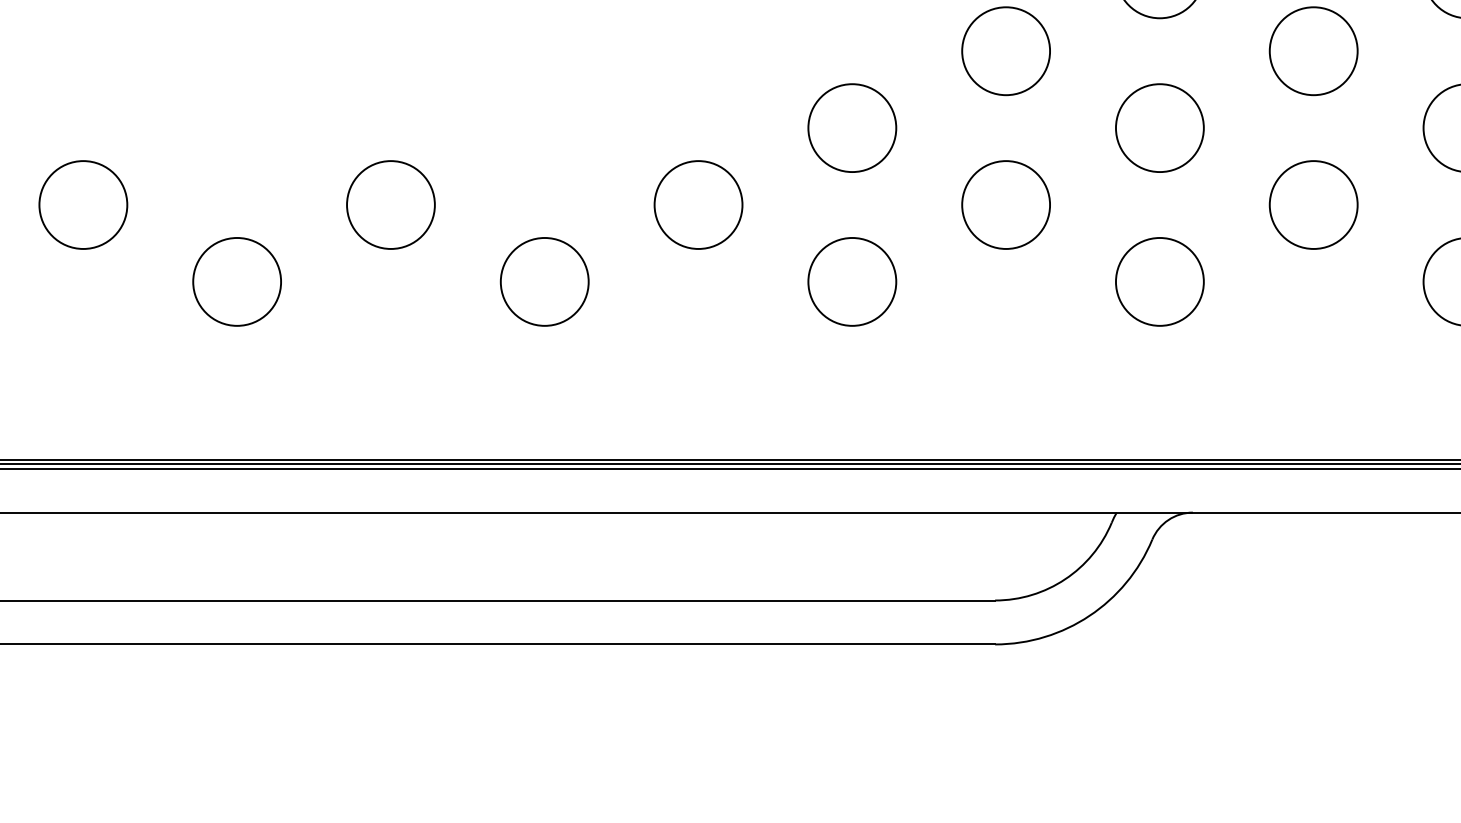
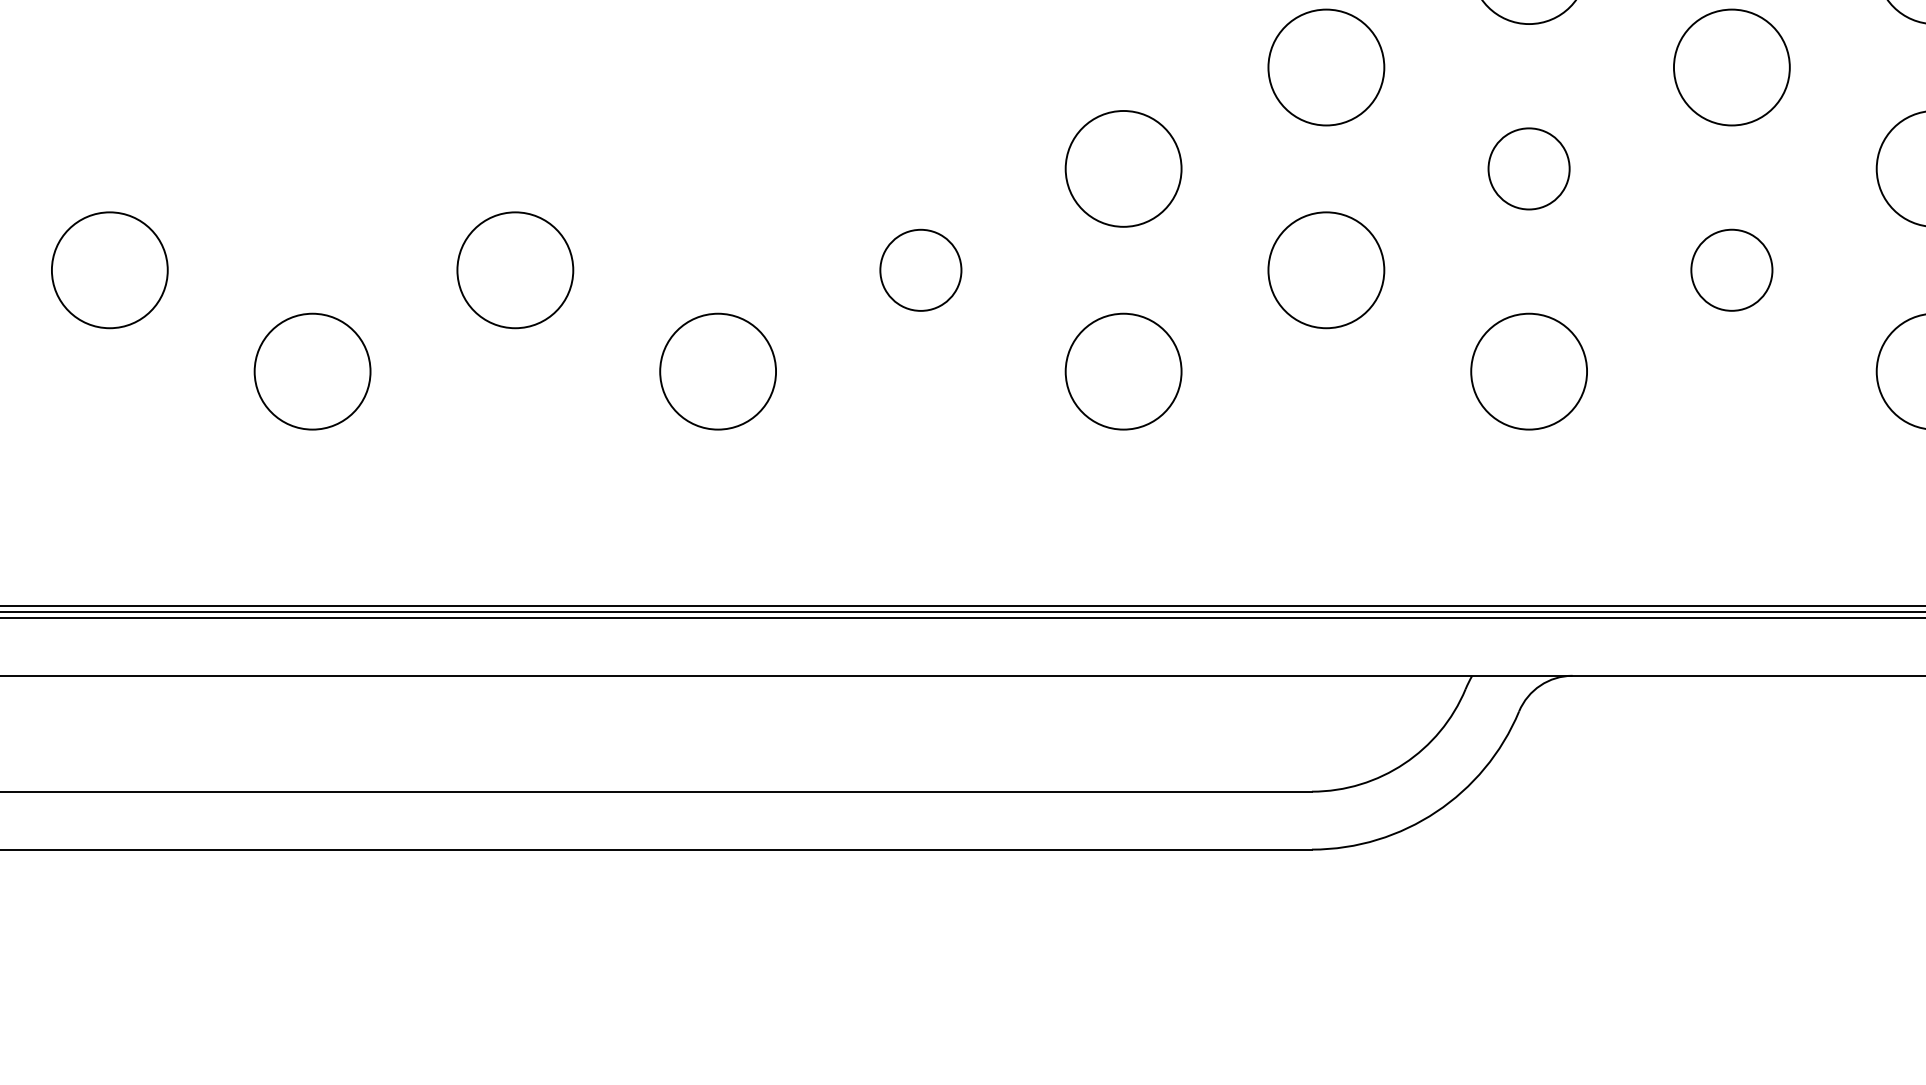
circle: (1159, 127) -> (1528, 168), size x0.7
circle: (698, 205) -> (920, 270), size x0.7
circle: (1313, 205) -> (1731, 270), size x0.7

